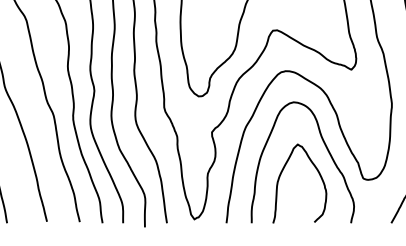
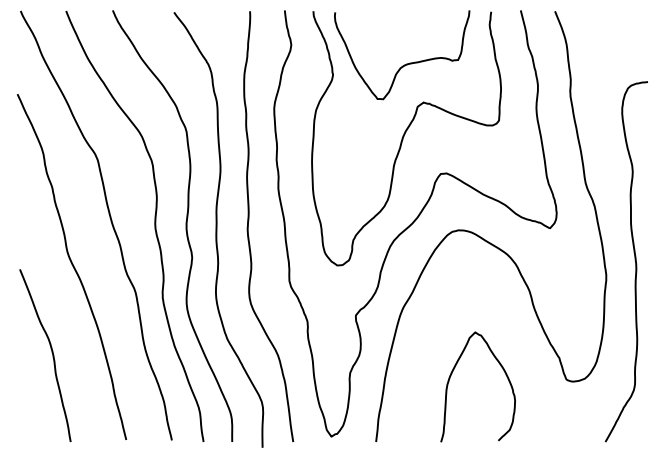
curve: (327, 150) -> (516, 340), removed

